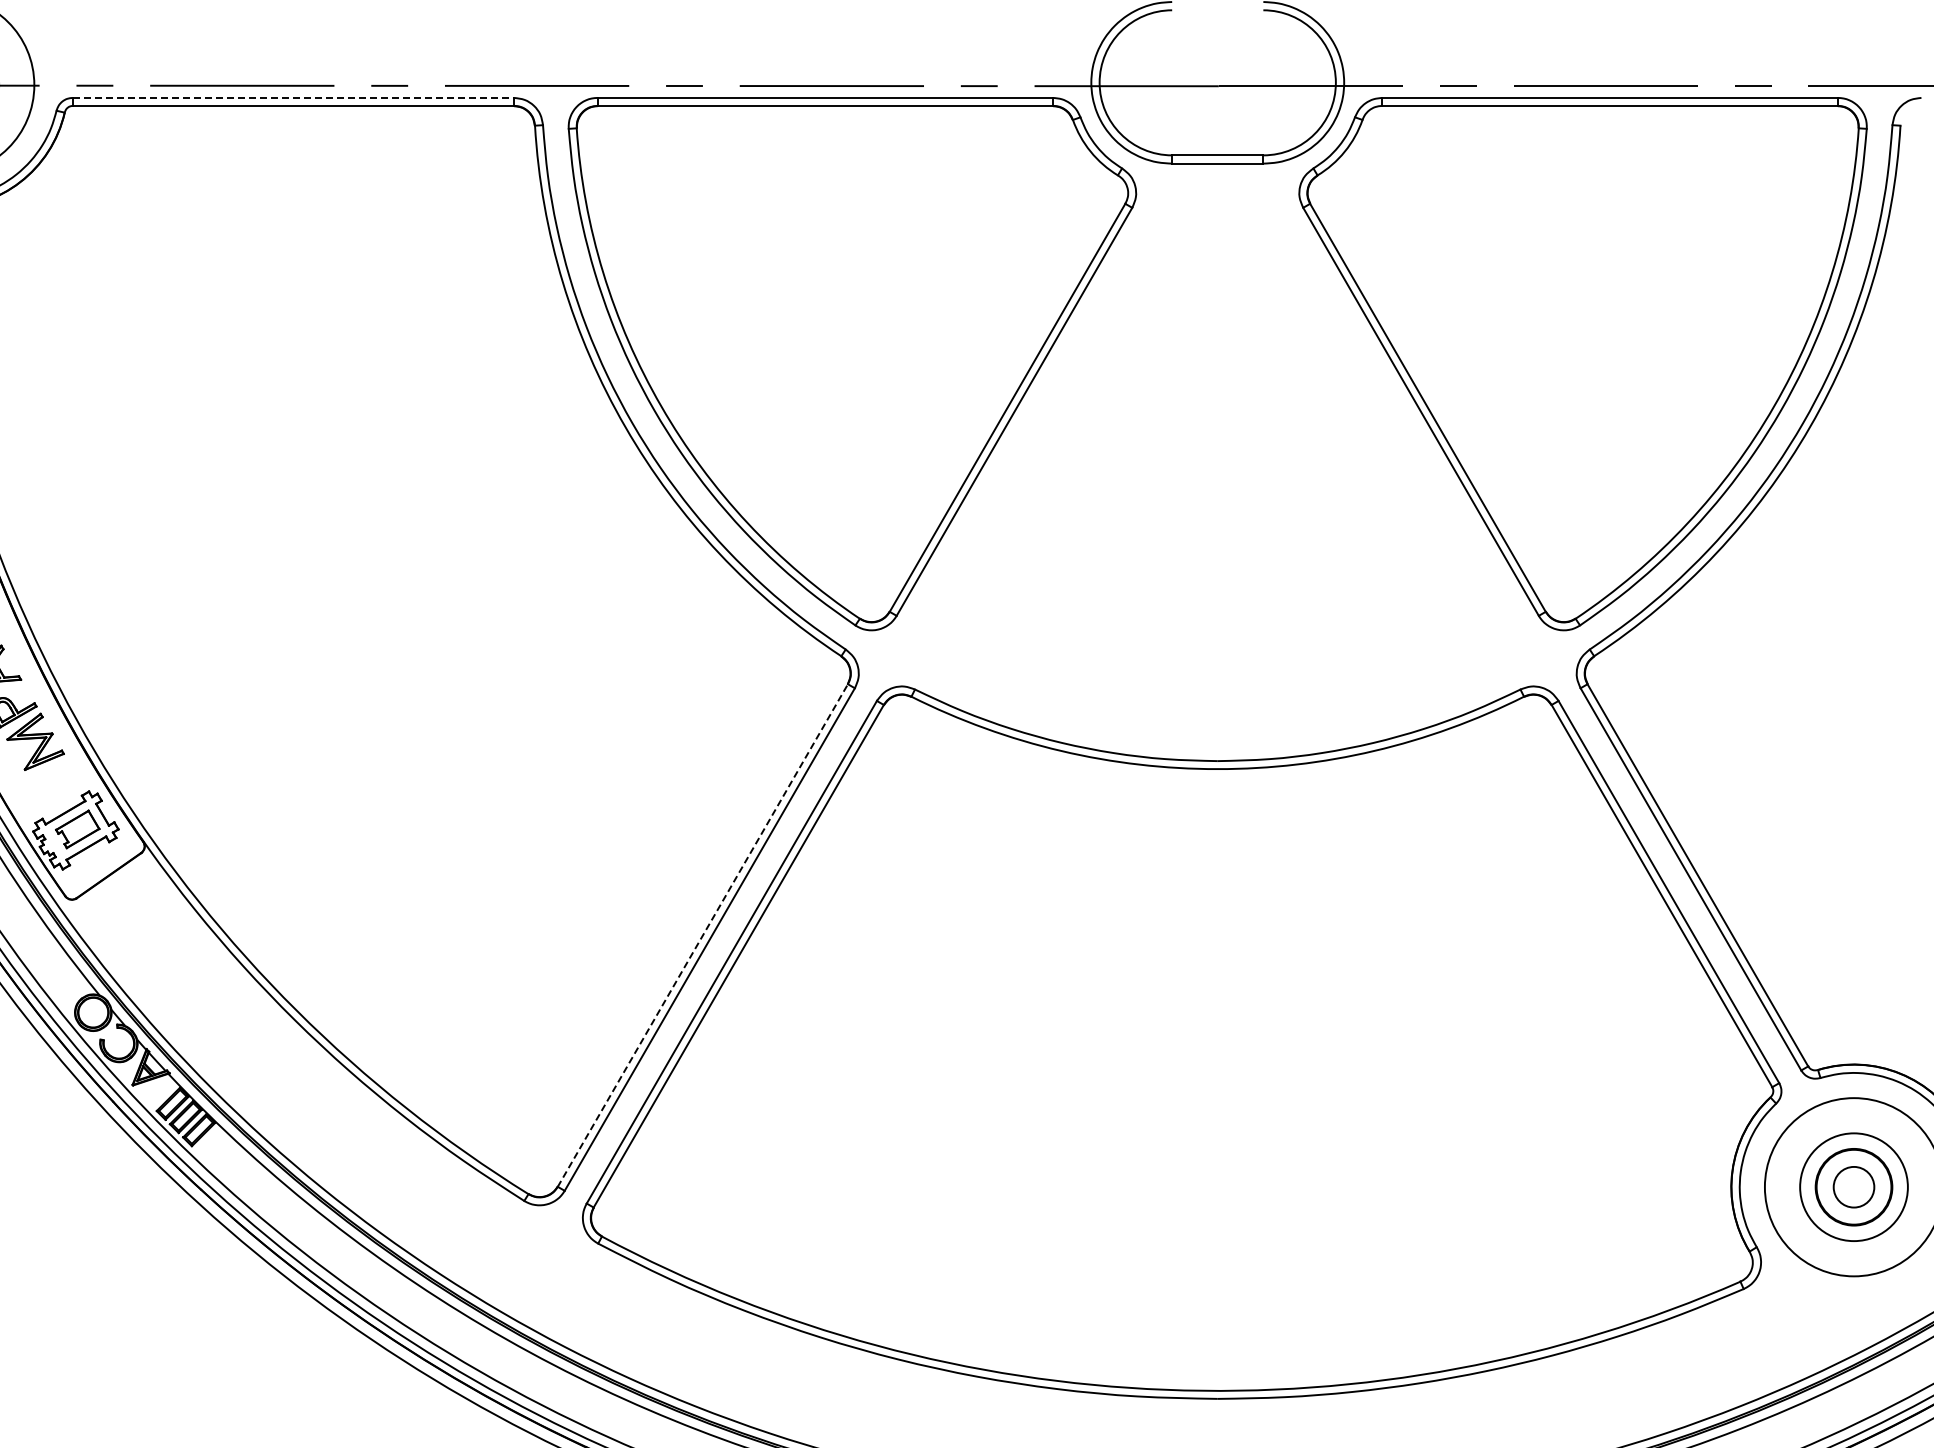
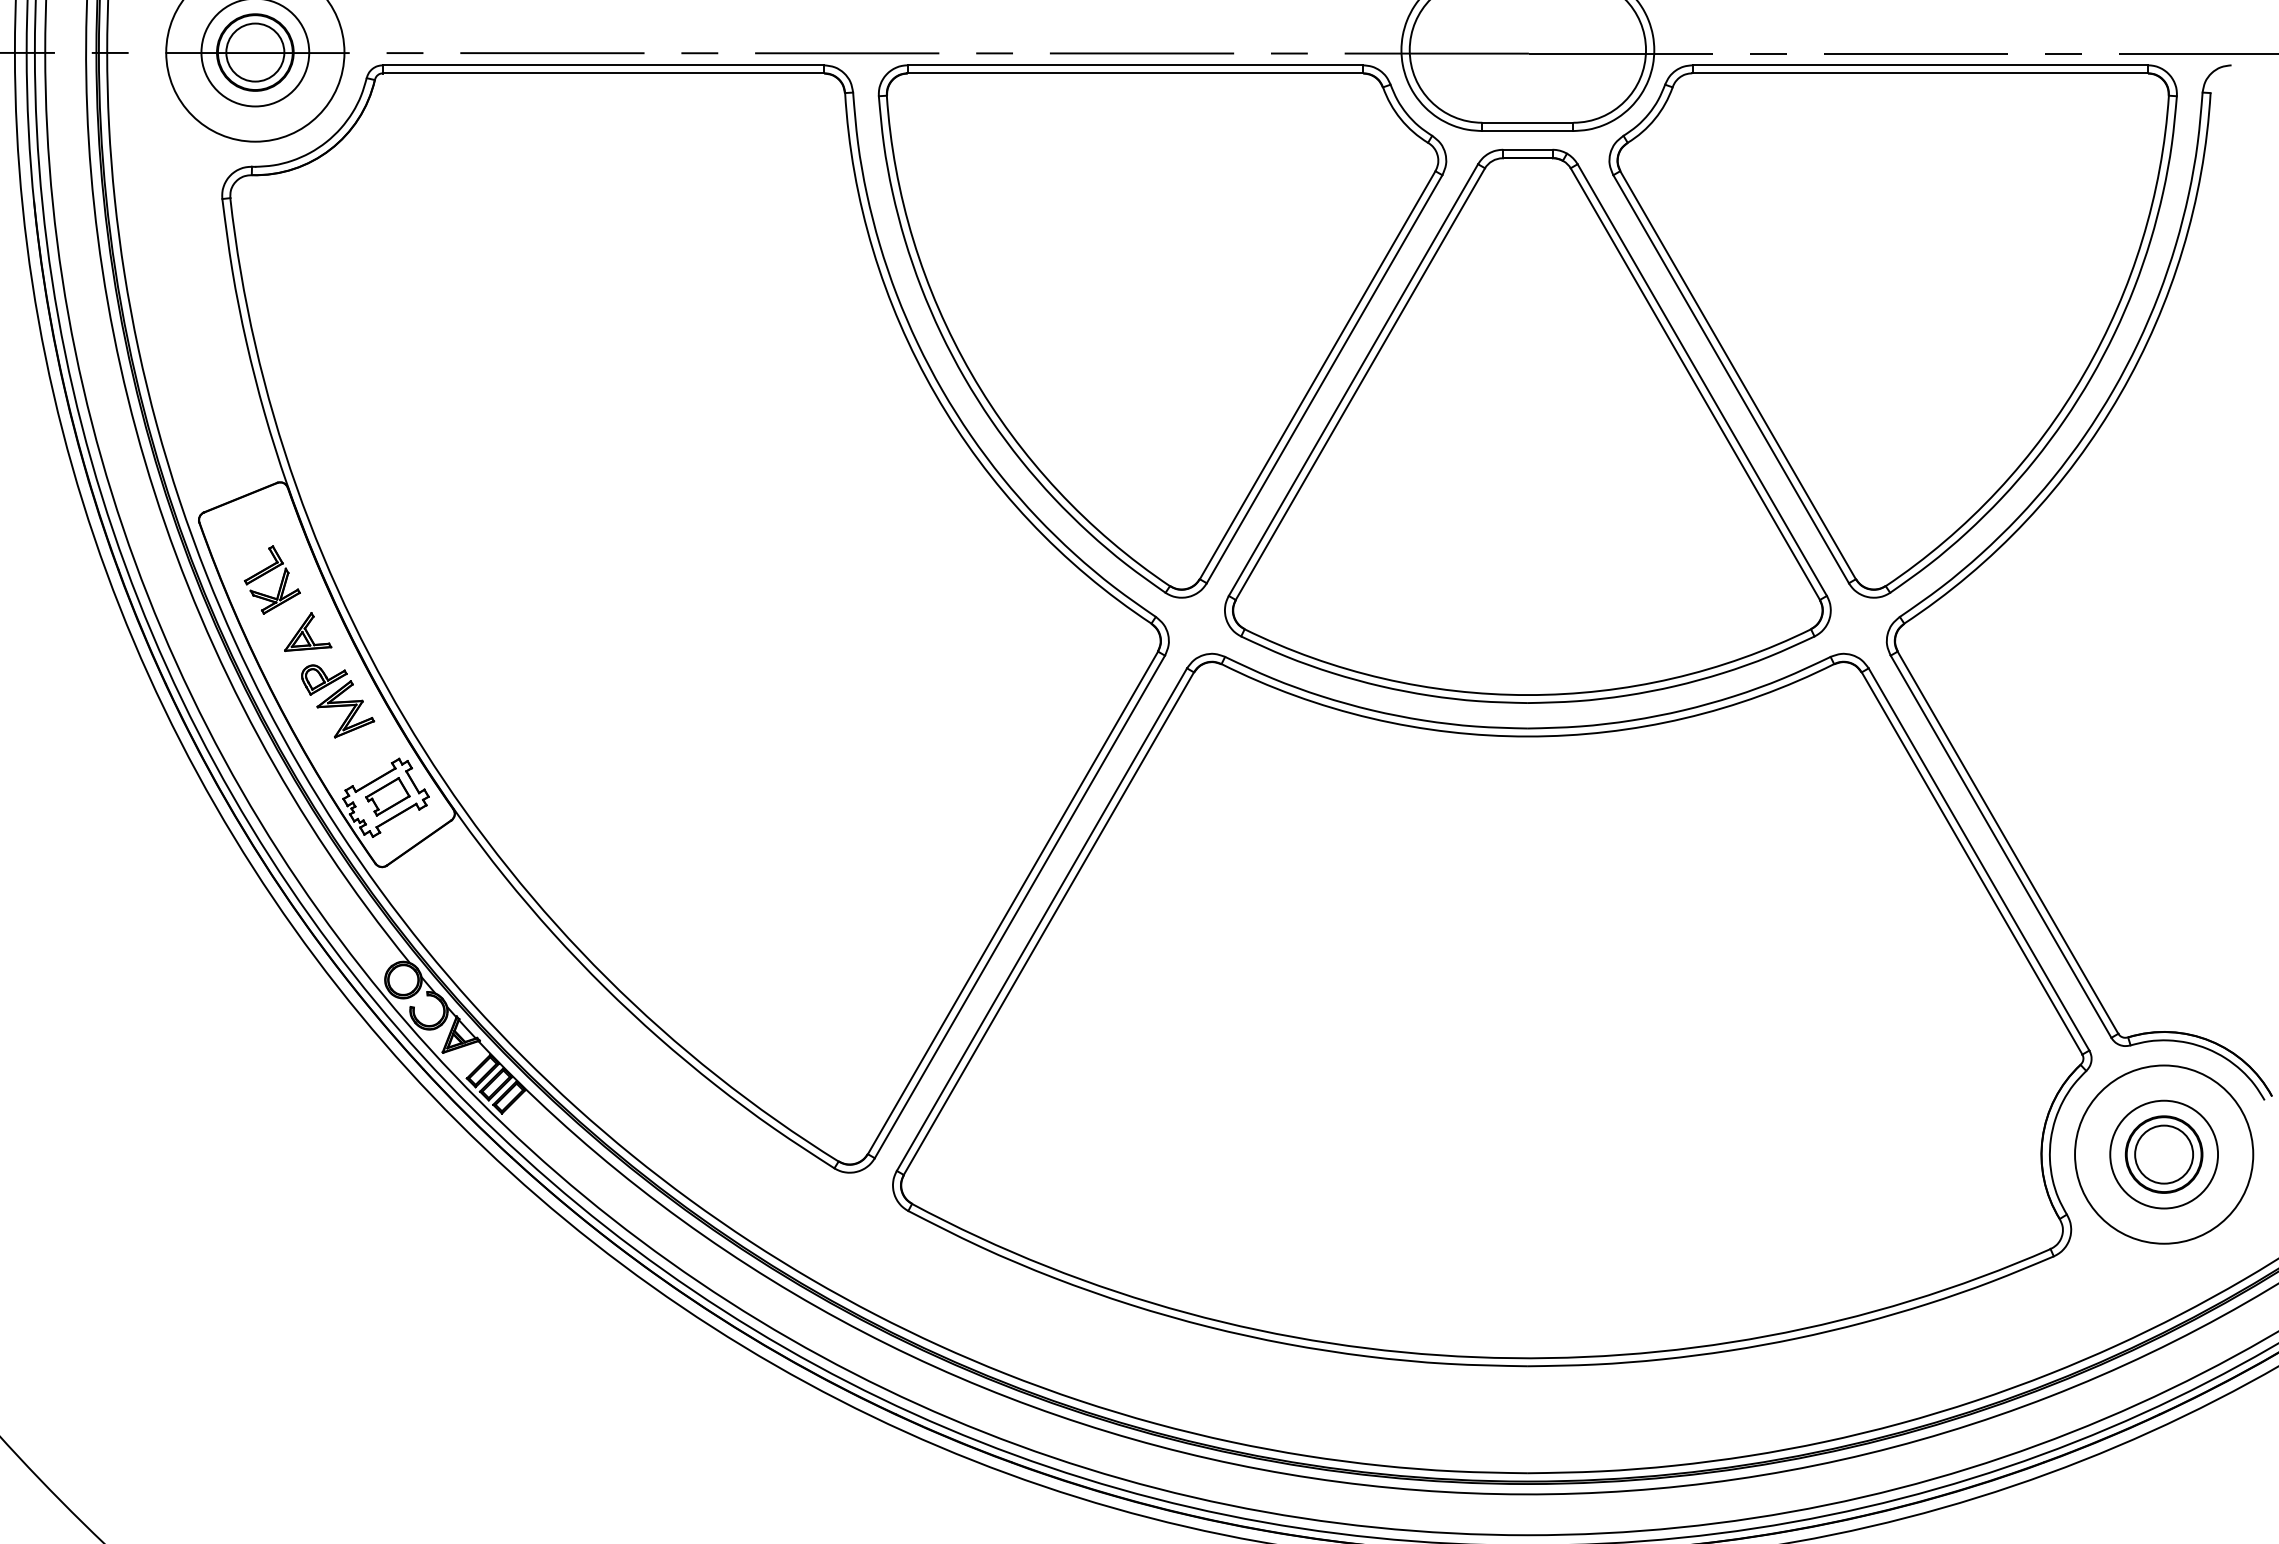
line: (293, 98) -> (603, 65), dashed -> solid
part: (1217, 458) -> (1527, 425), added
line: (703, 935) -> (1013, 902), dashed -> solid
circle: (1854, 1187) -> (2164, 1154), size x1.43

